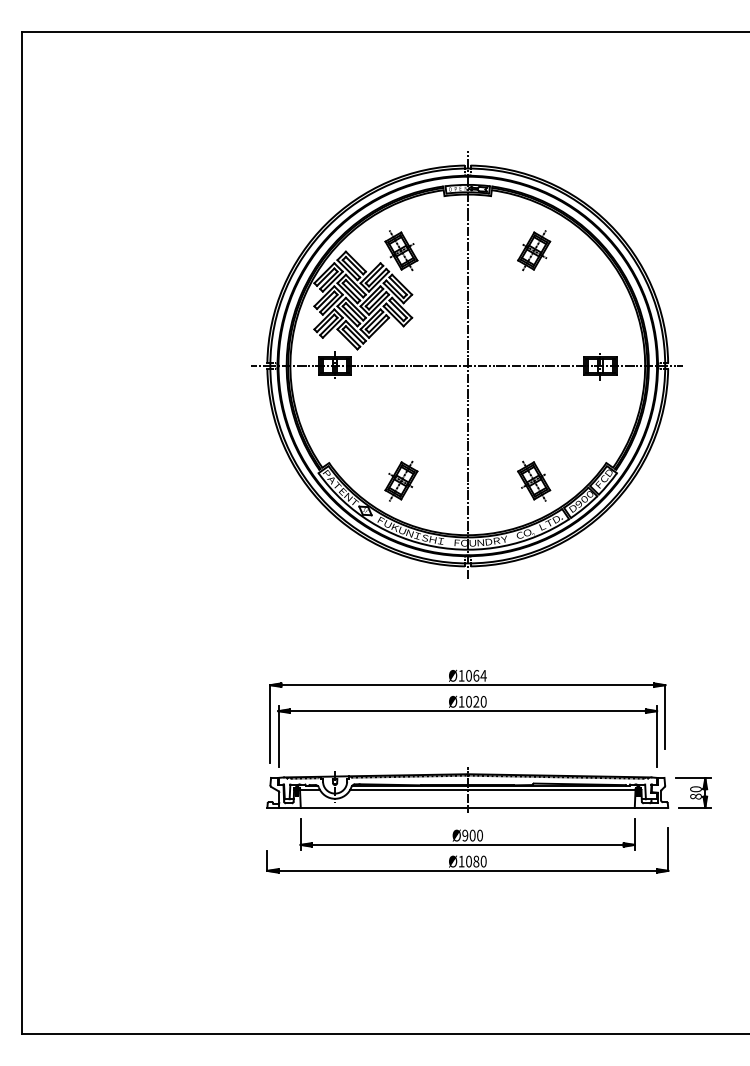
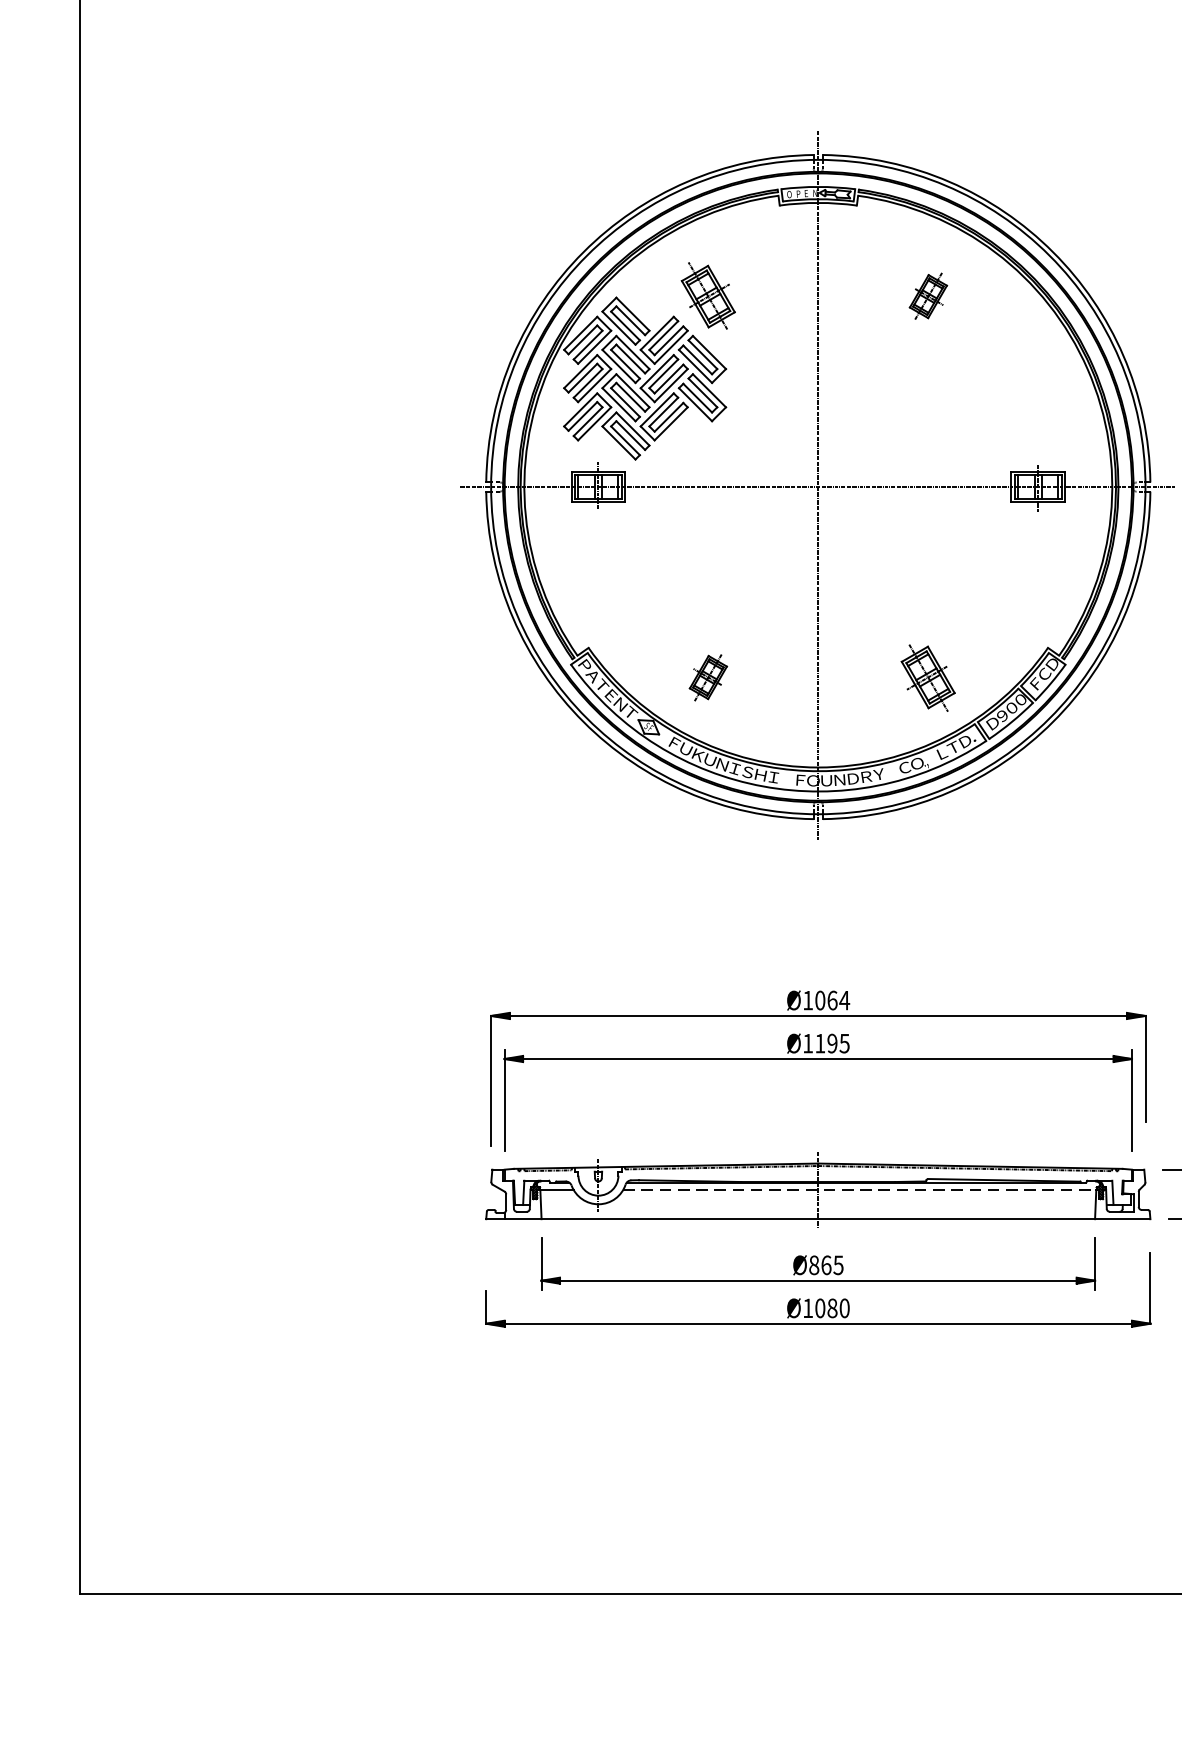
part: (534, 250) -> (928, 295), size x0.7
part: (401, 480) -> (708, 676), size x0.7
text: (476, 701) -> (832, 1043), Ø1020 -> Ø1195
line: (492, 790) -> (859, 1190), solid -> dashed
text: (472, 835) -> (826, 1265), Ø900 -> Ø865

